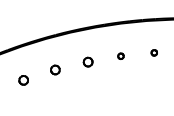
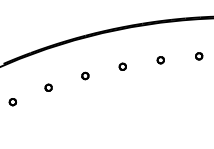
part: (87, 61) -> (122, 66), size x0.62
part: (55, 69) -> (85, 75), size x0.62
part: (23, 79) -> (48, 87), size x0.62

